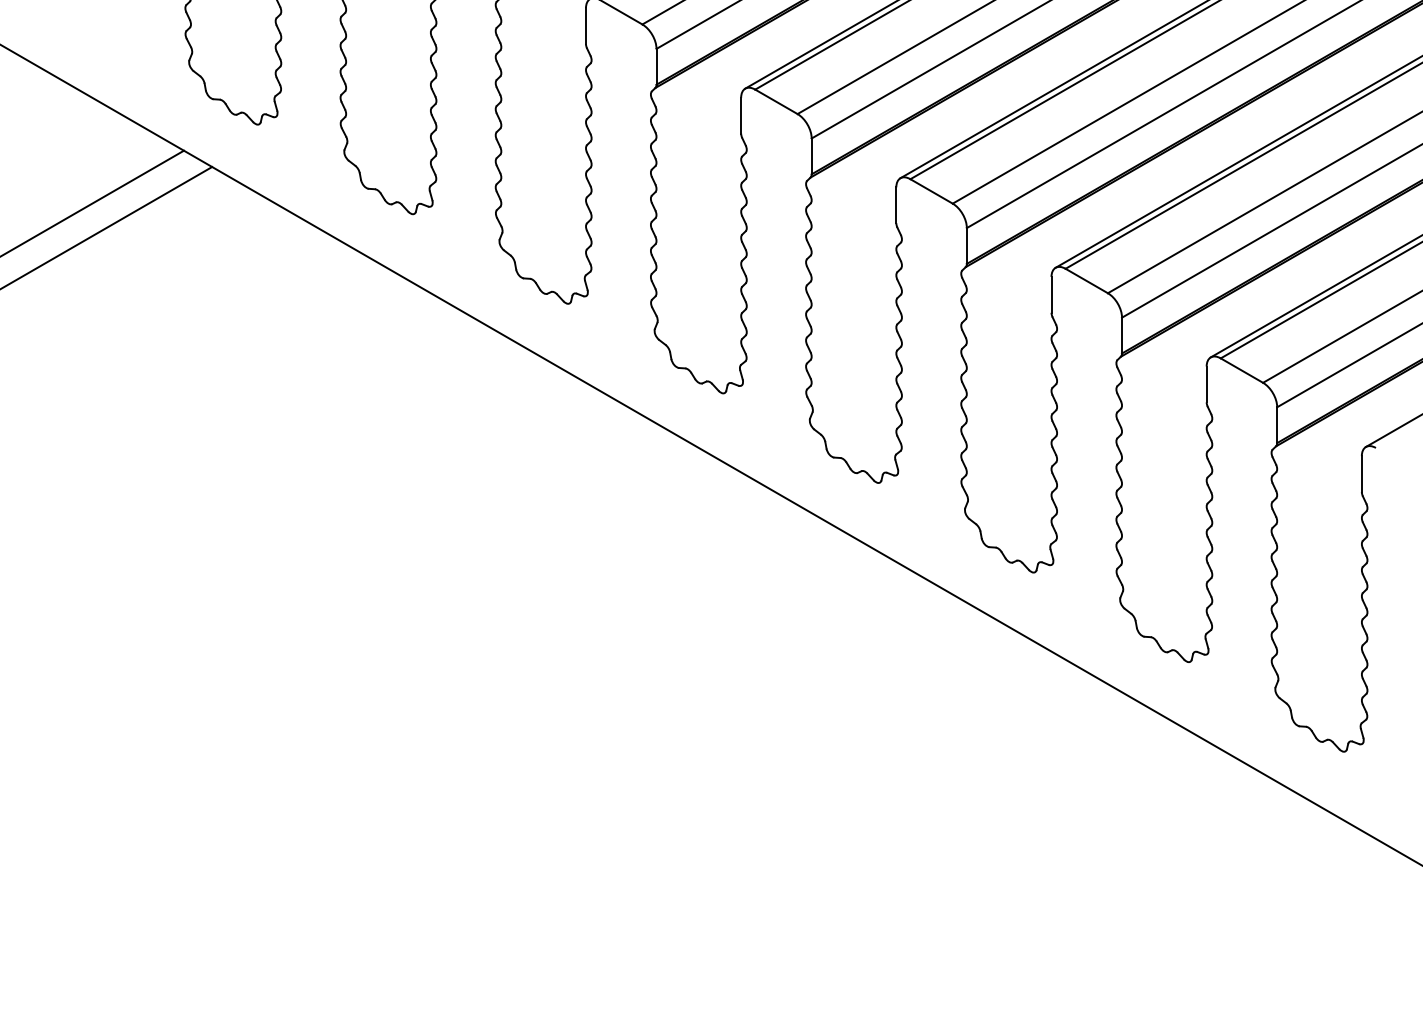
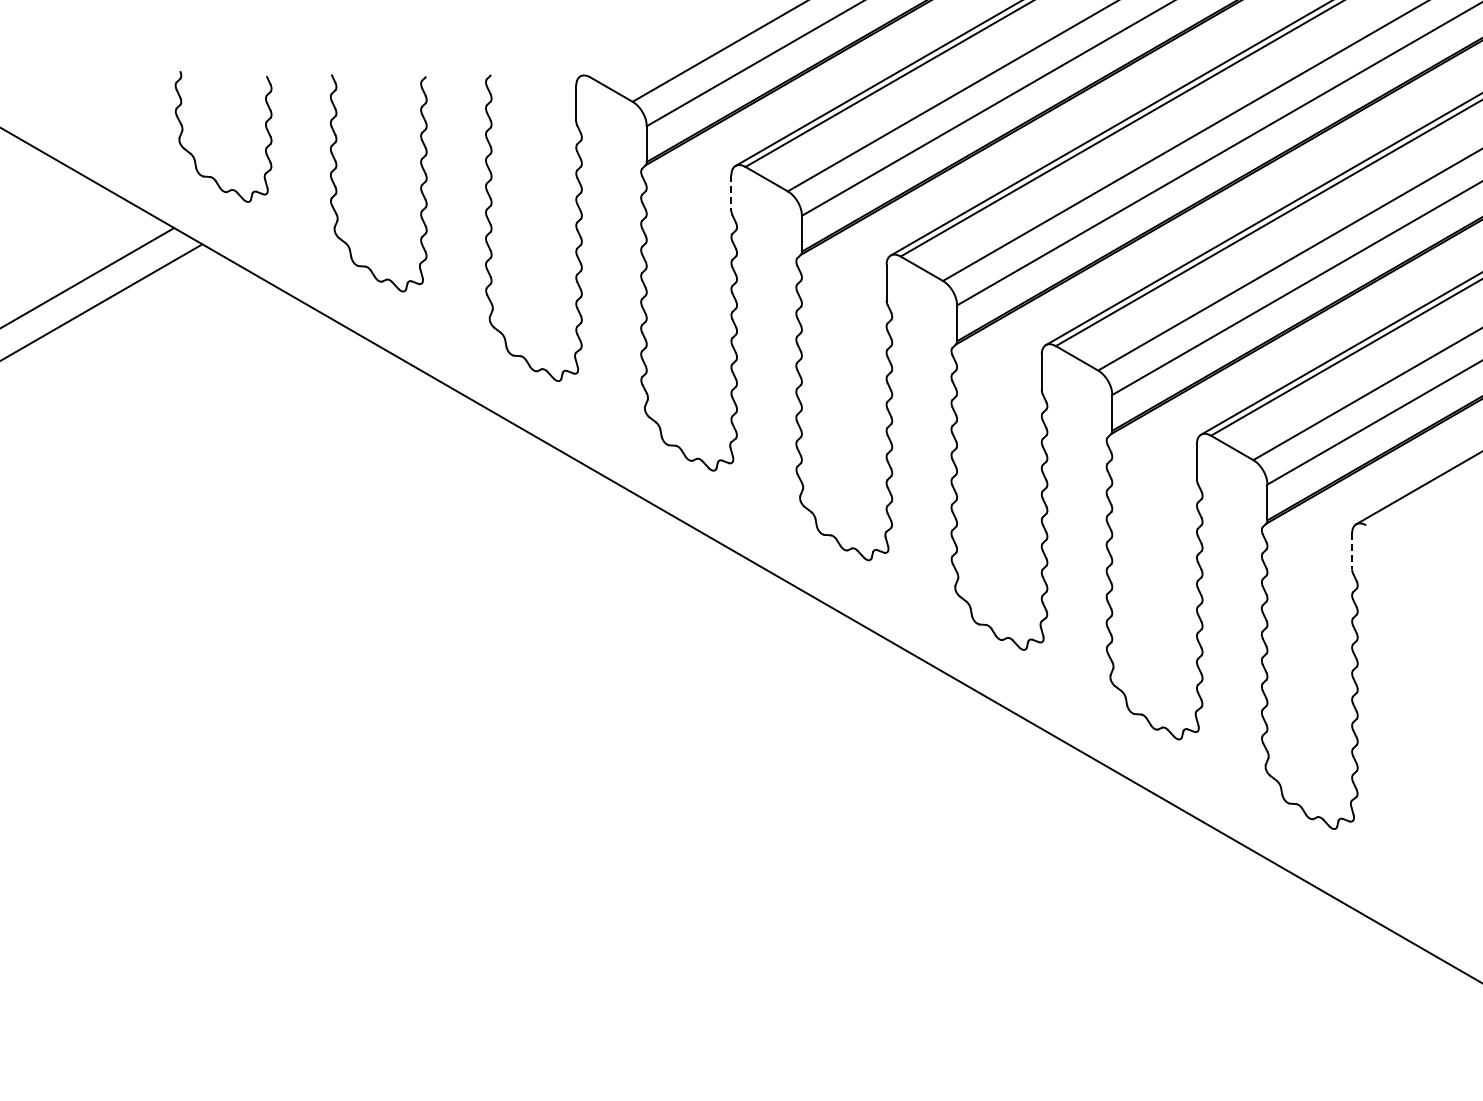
line: (741, 116) -> (731, 193), solid -> dashed
line: (1362, 474) -> (1352, 551), solid -> dashed

